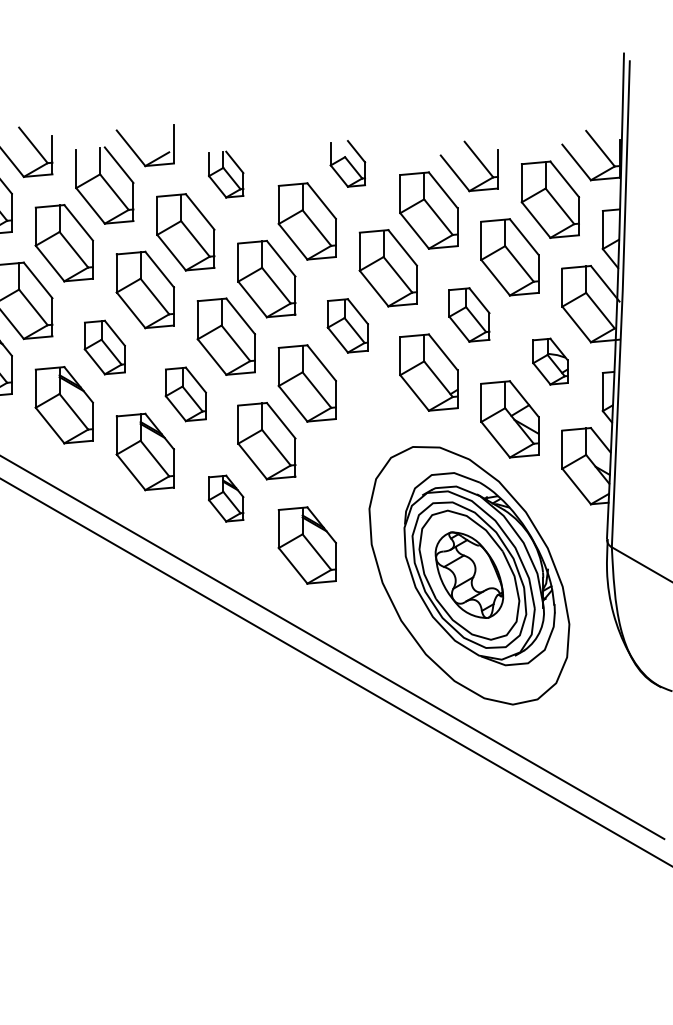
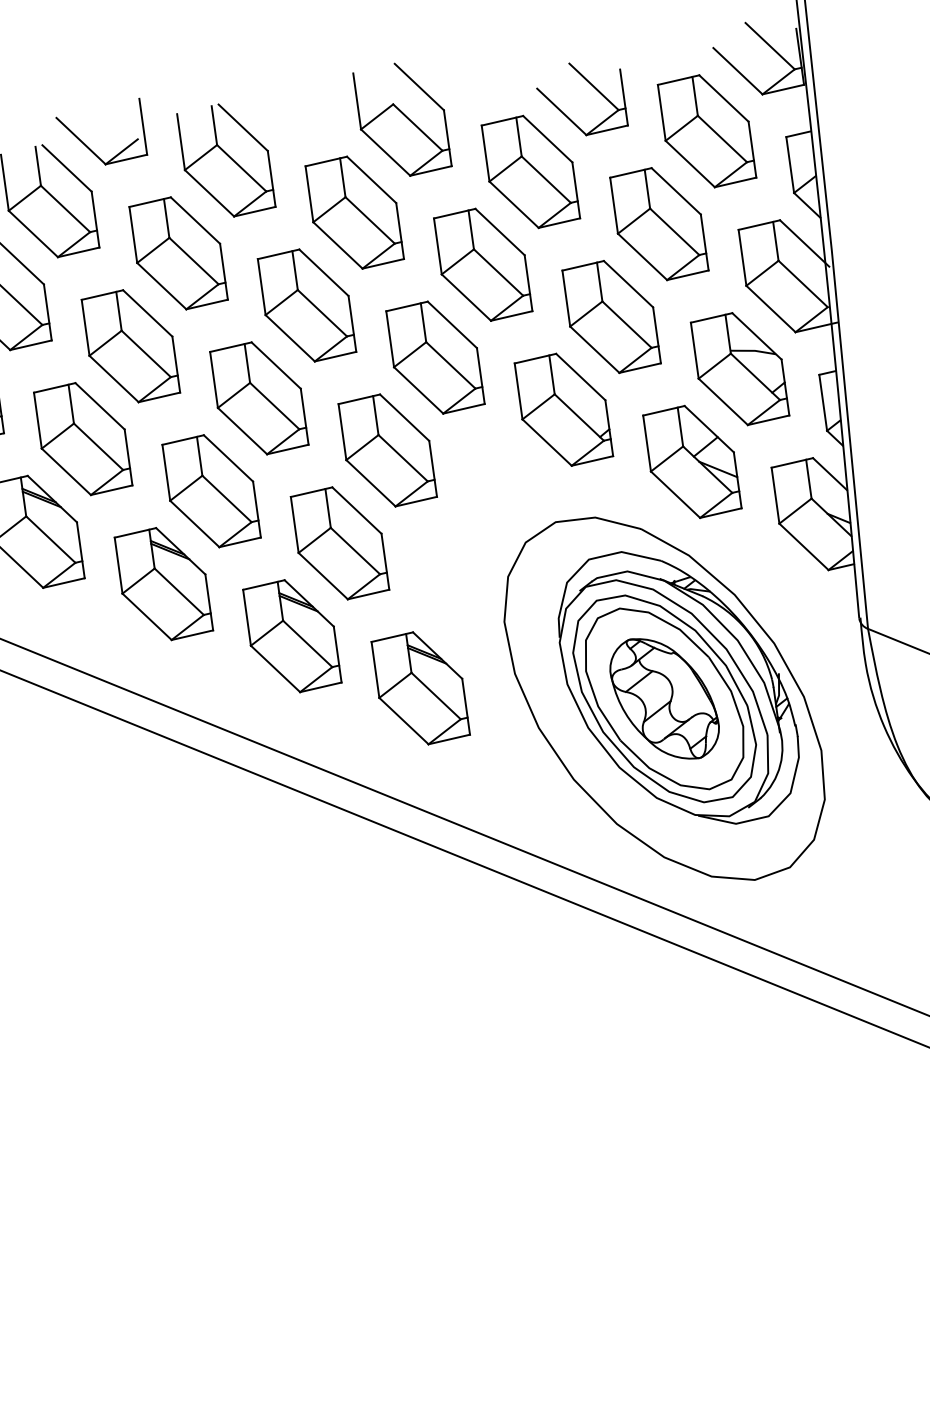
part: (347, 163) -> (401, 119), size x1.67
part: (225, 174) -> (225, 160), size x1.67
part: (469, 314) -> (611, 316), size x1.43
part: (347, 325) -> (434, 357), size x1.43
part: (104, 347) -> (82, 438), size x1.43
part: (550, 361) -> (740, 368), size x1.67
part: (185, 394) -> (211, 491), size x1.43
part: (225, 498) -> (291, 635), size x1.67

